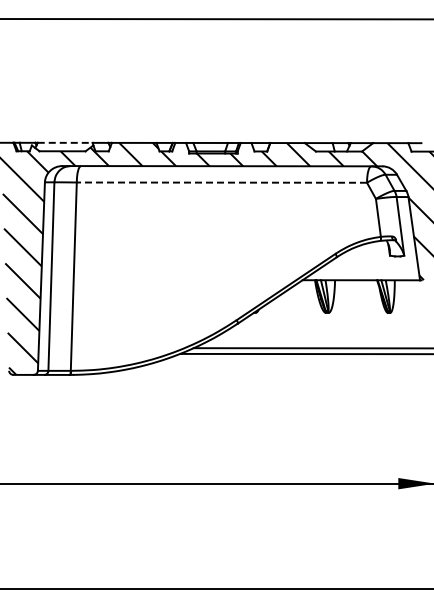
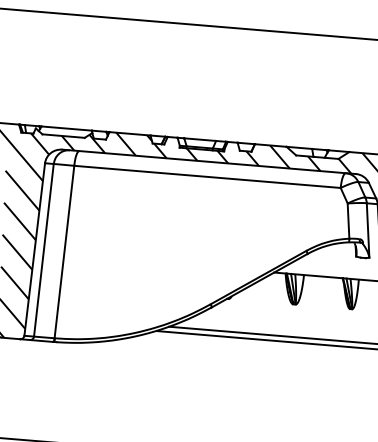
line: (65, 142) -> (66, 128), dashed -> solid
line: (221, 182) -> (207, 176), dashed -> solid

